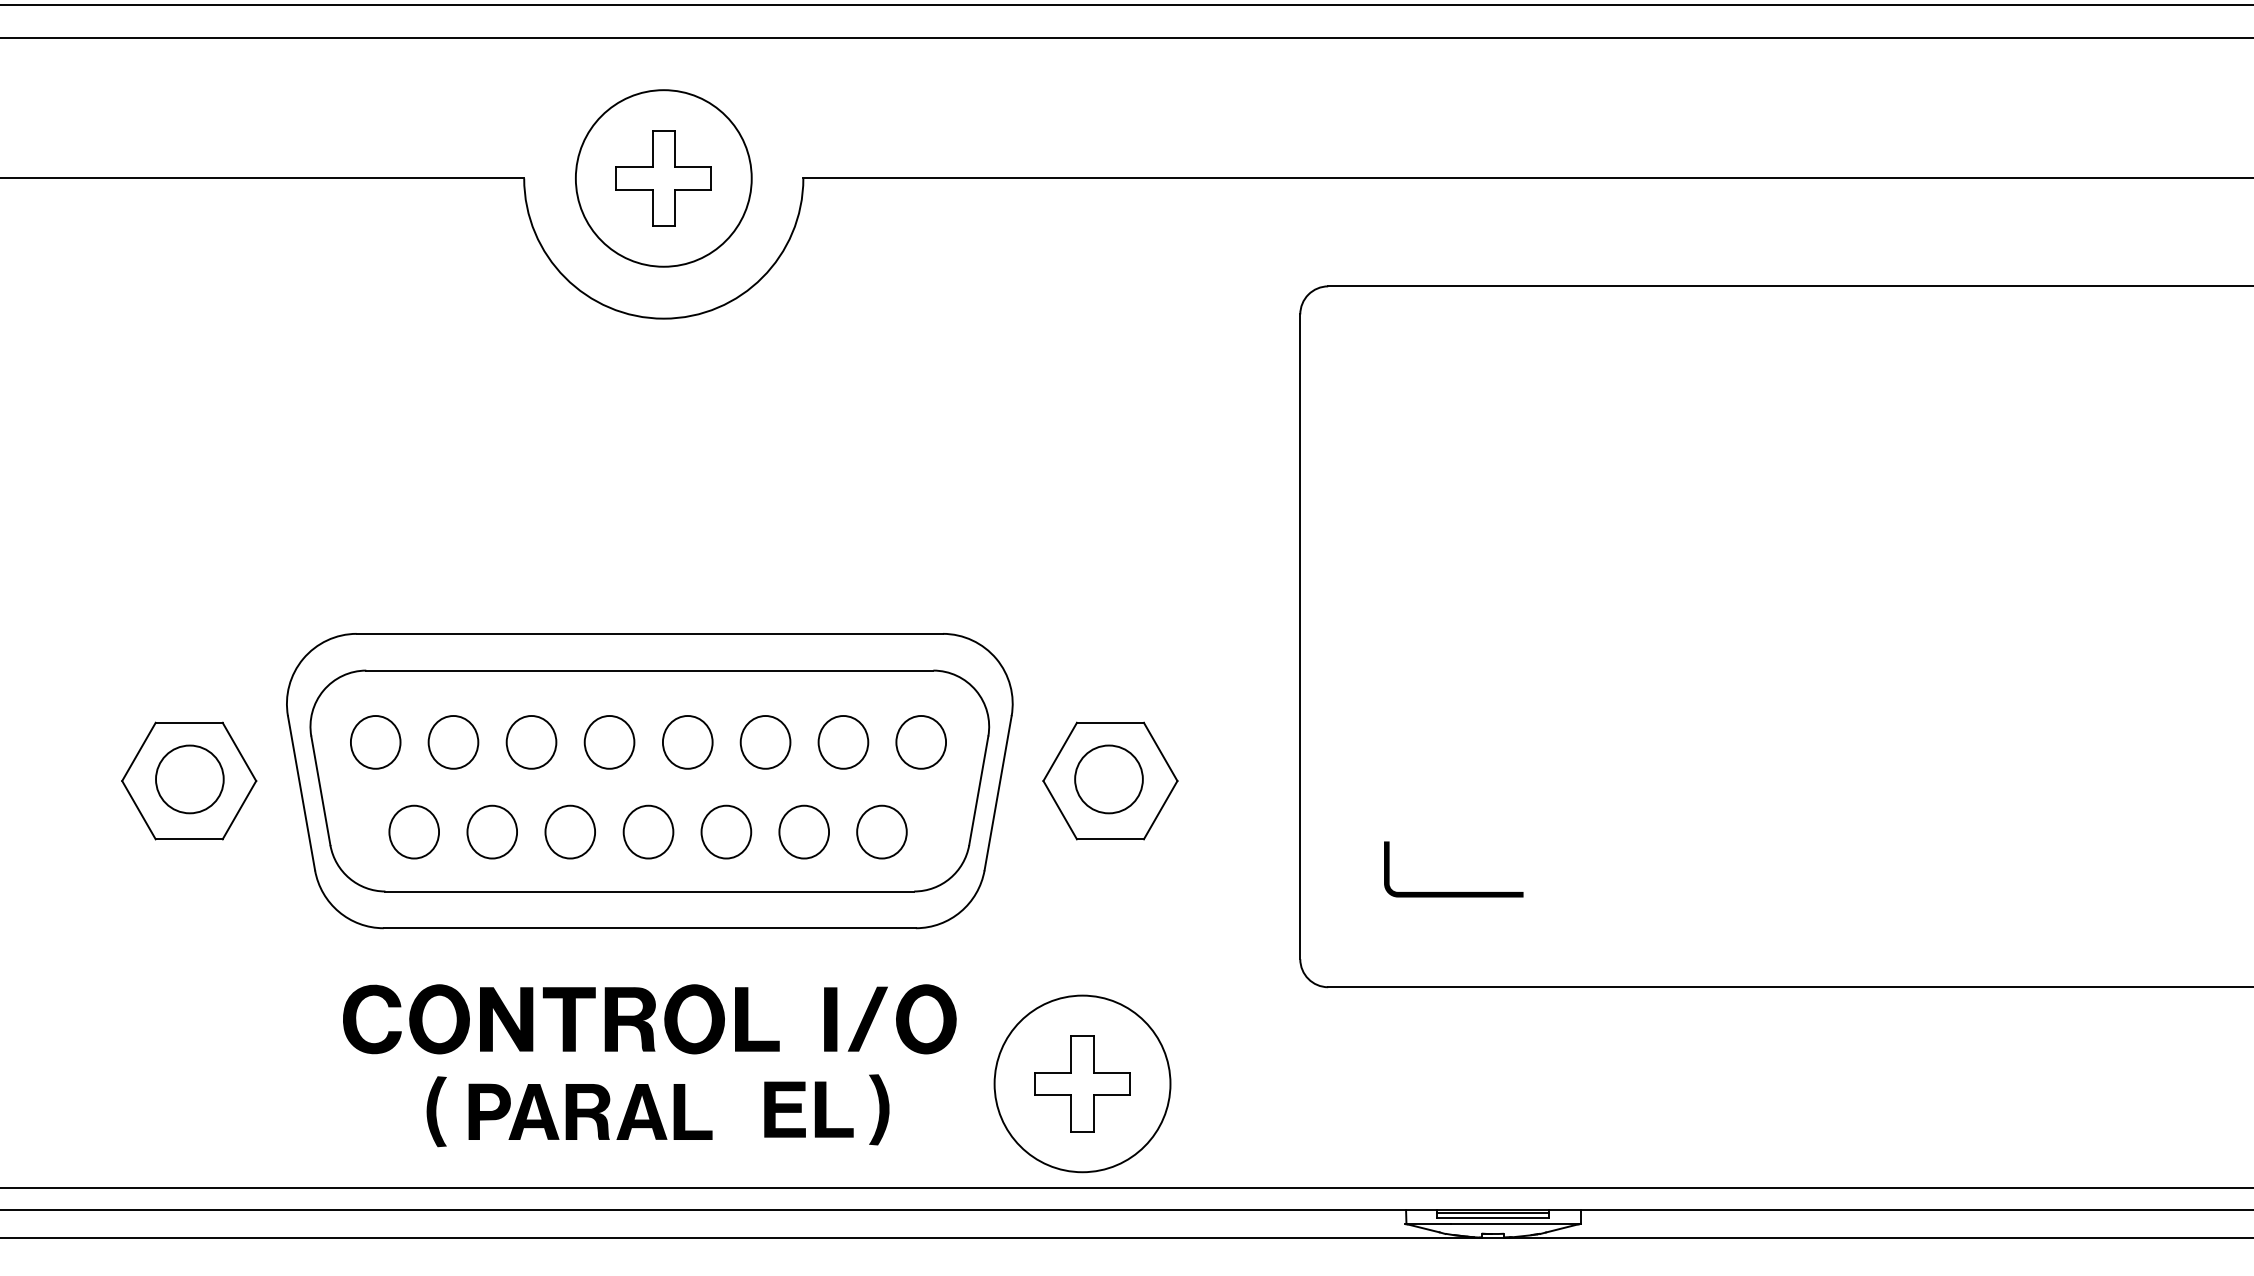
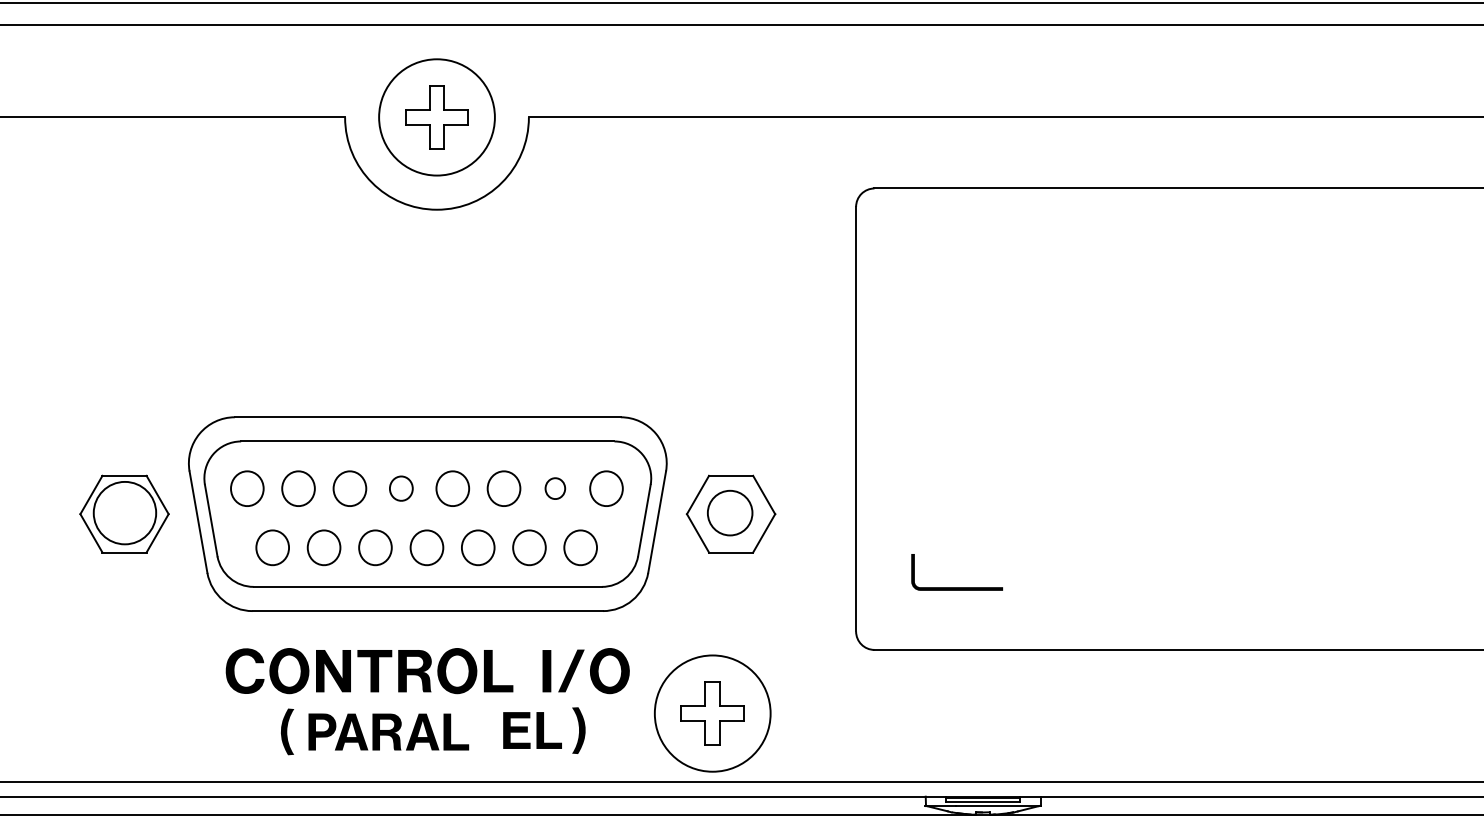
part: (609, 742) -> (401, 488), size x0.7
part: (843, 742) -> (555, 488), size x0.6
circle: (189, 778) -> (124, 512), size x1.4

